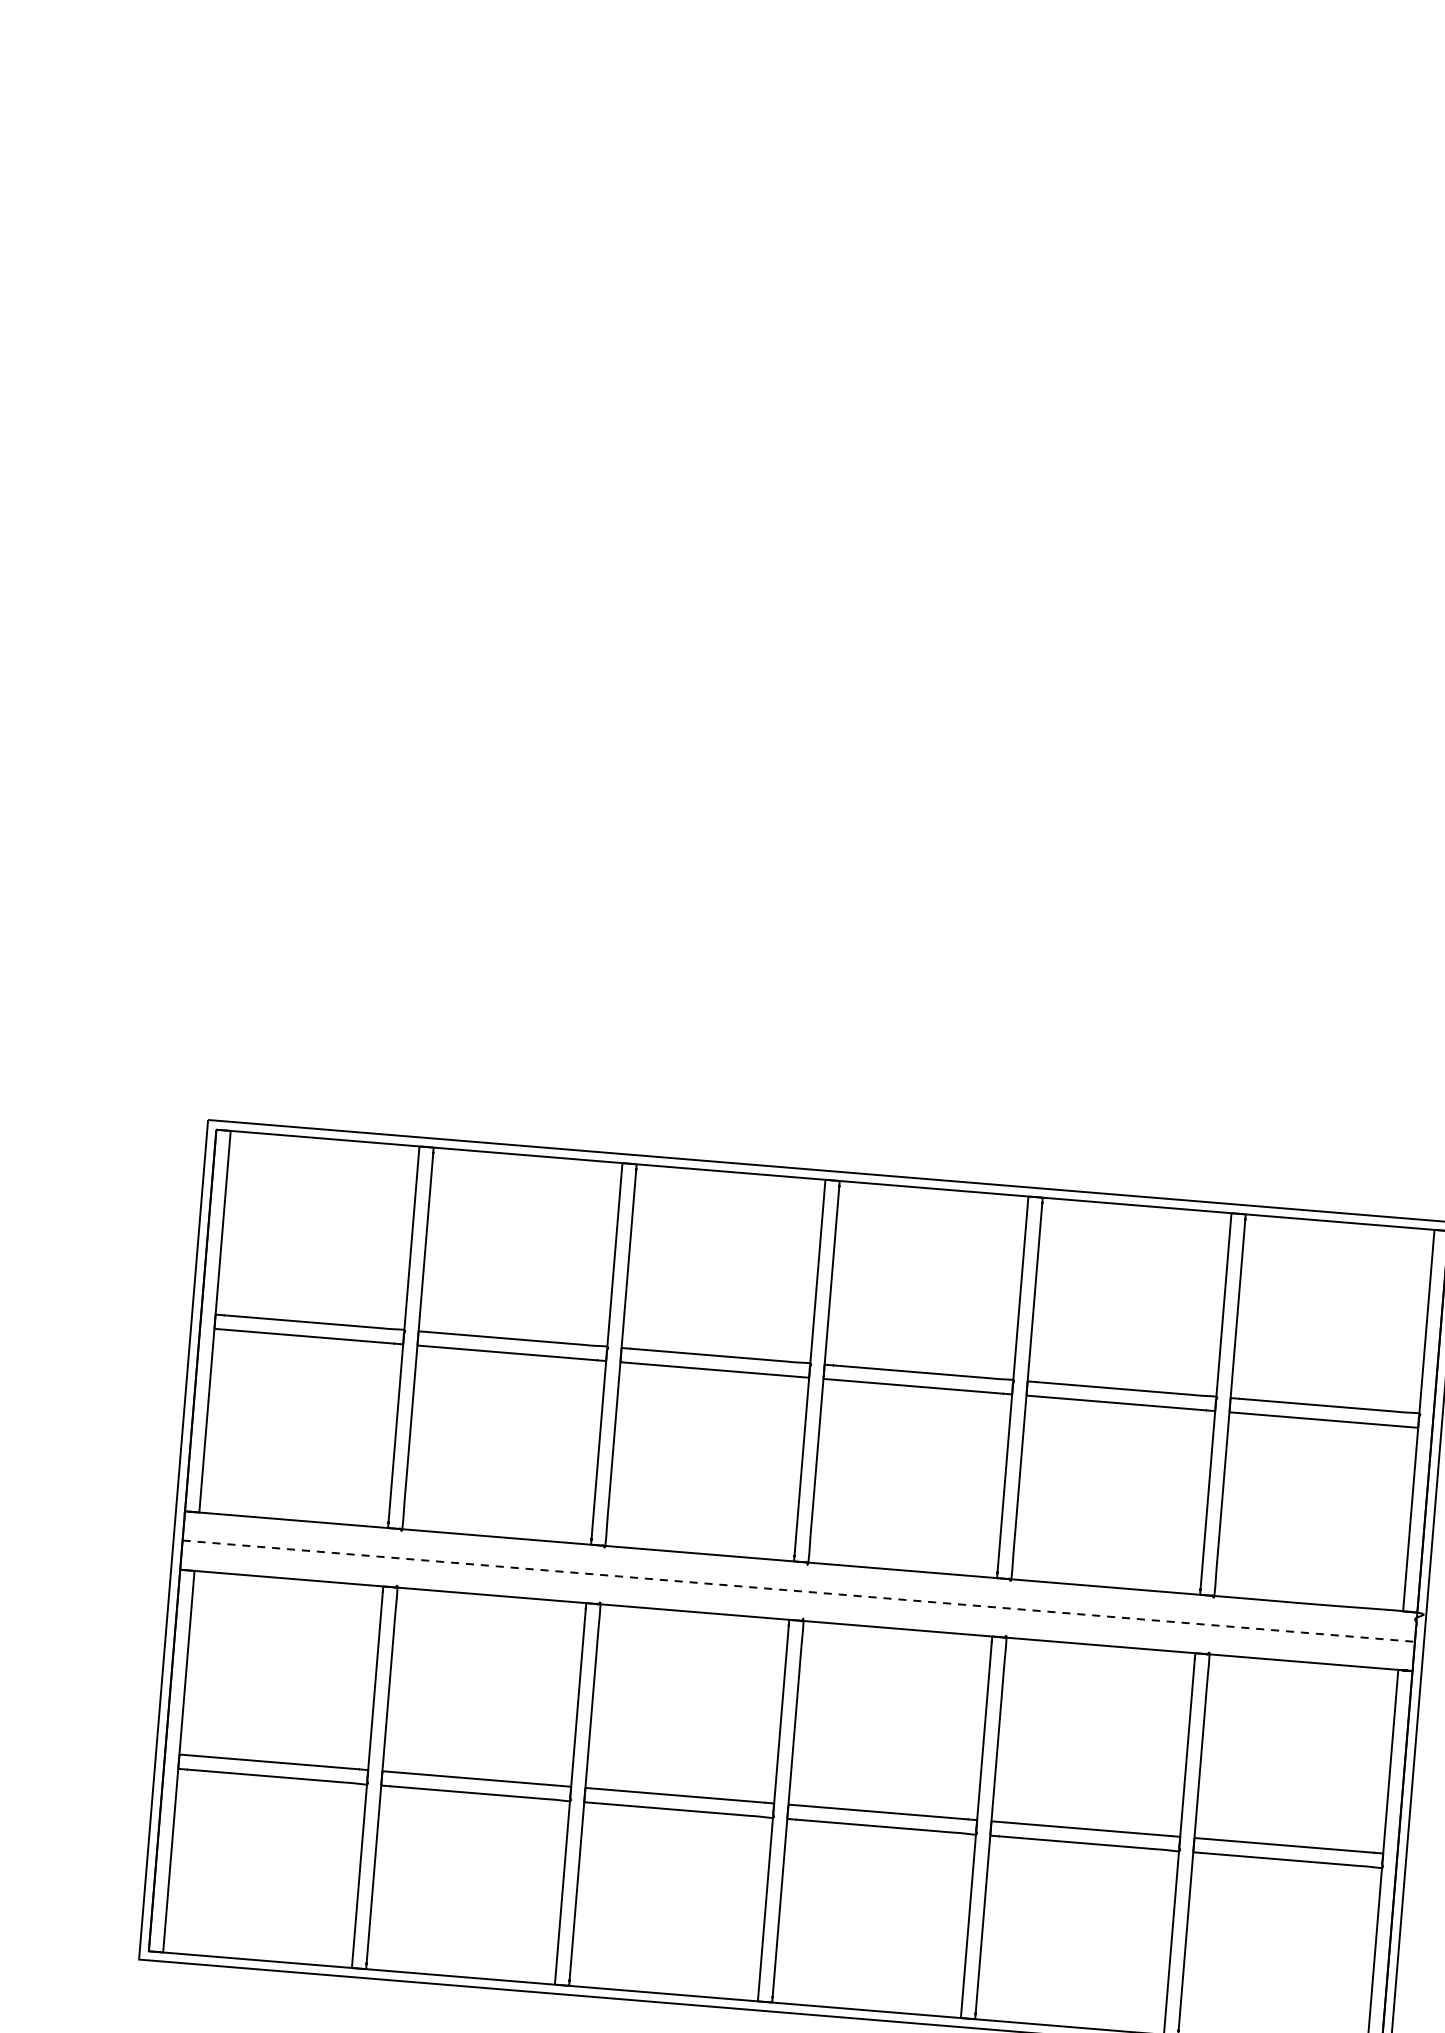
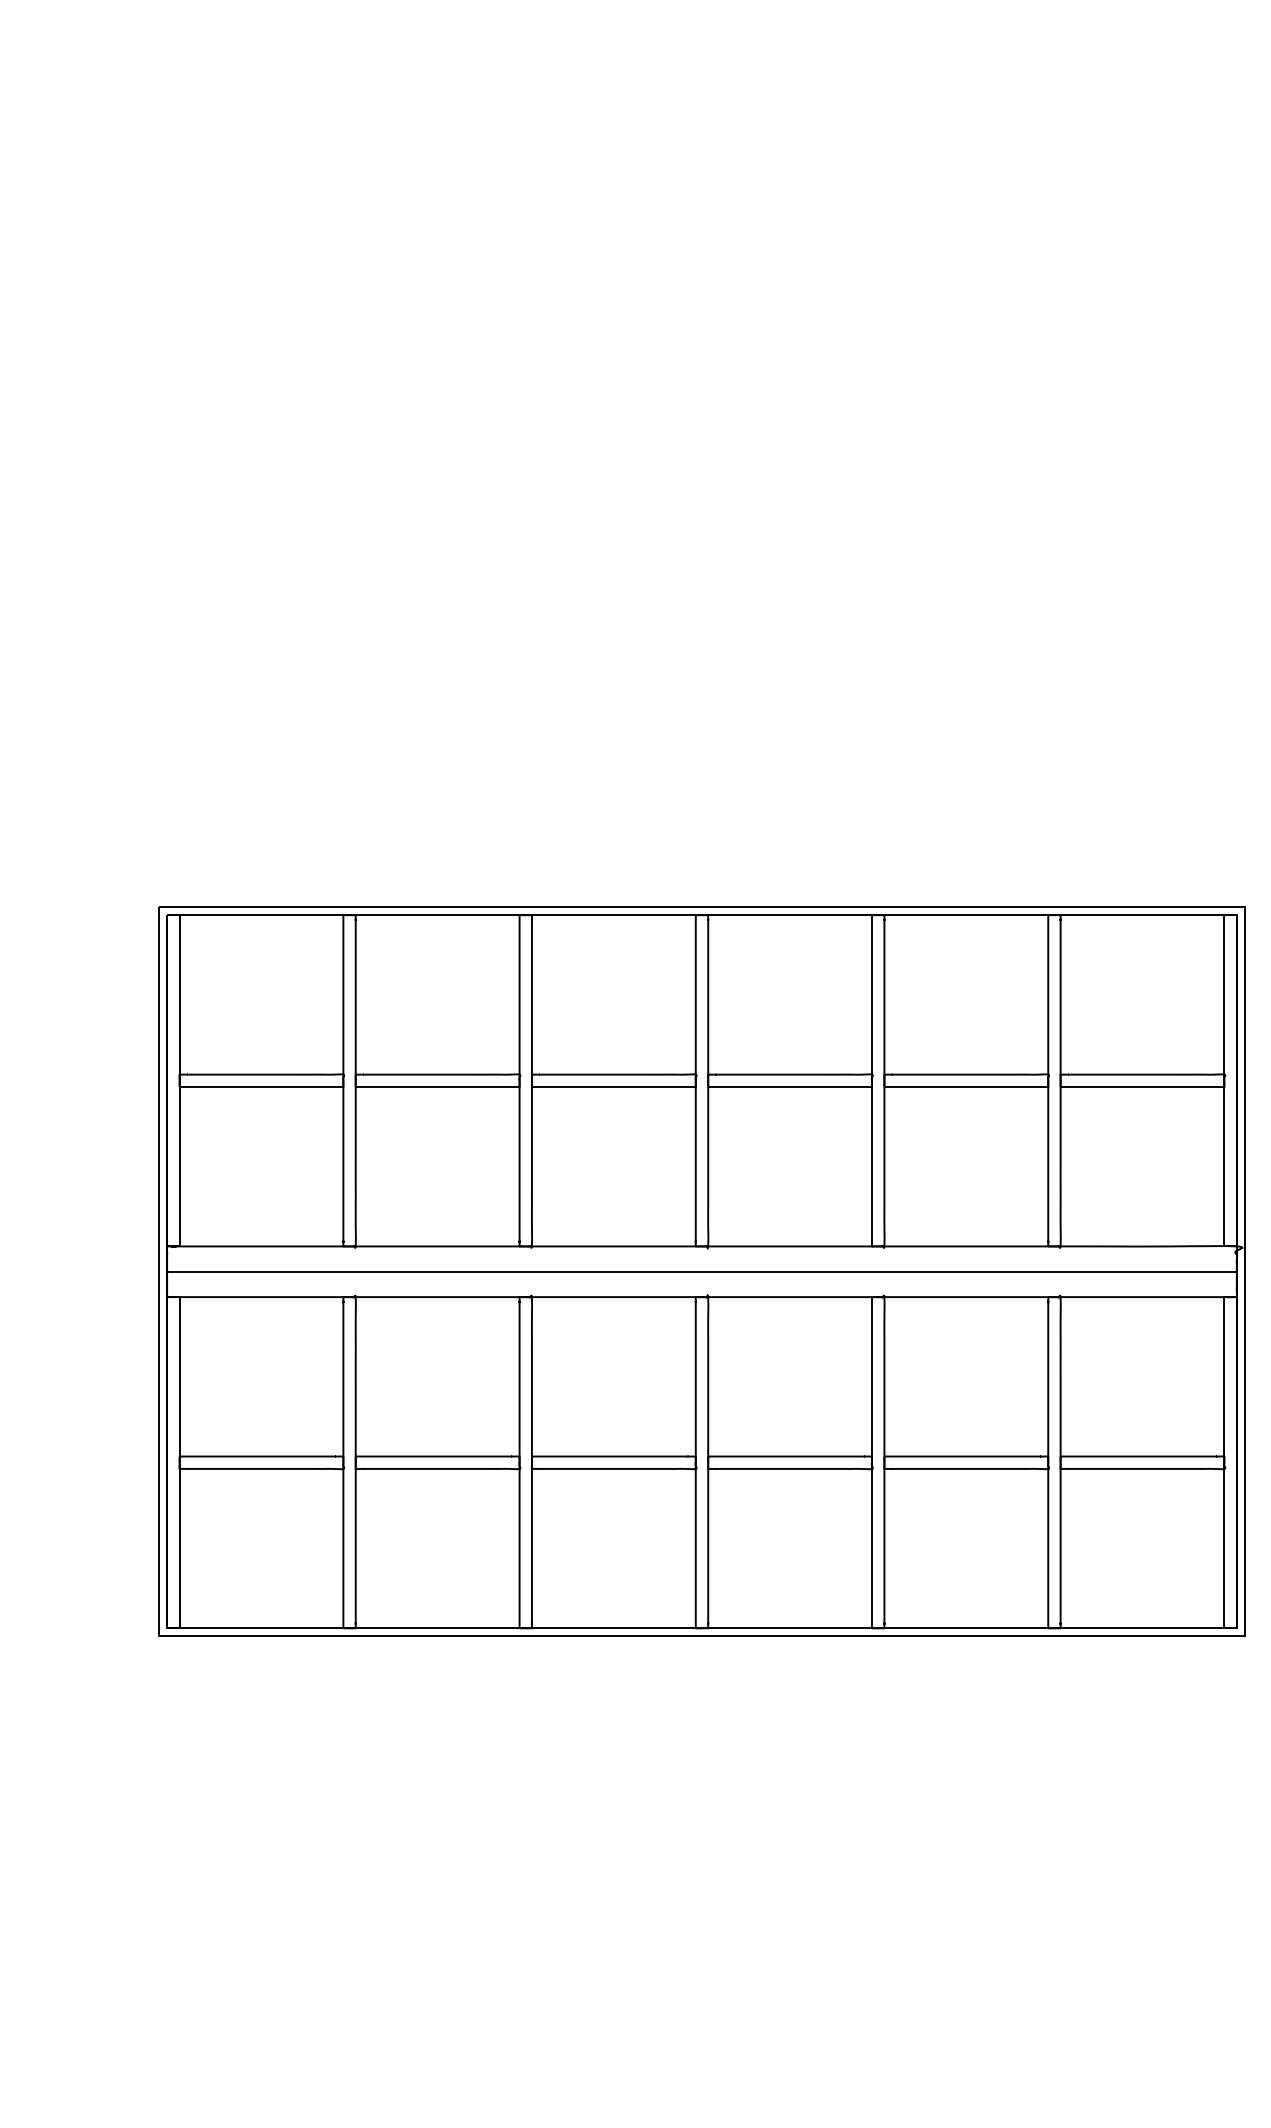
line: (798, 1590) -> (701, 1271), dashed -> solid

